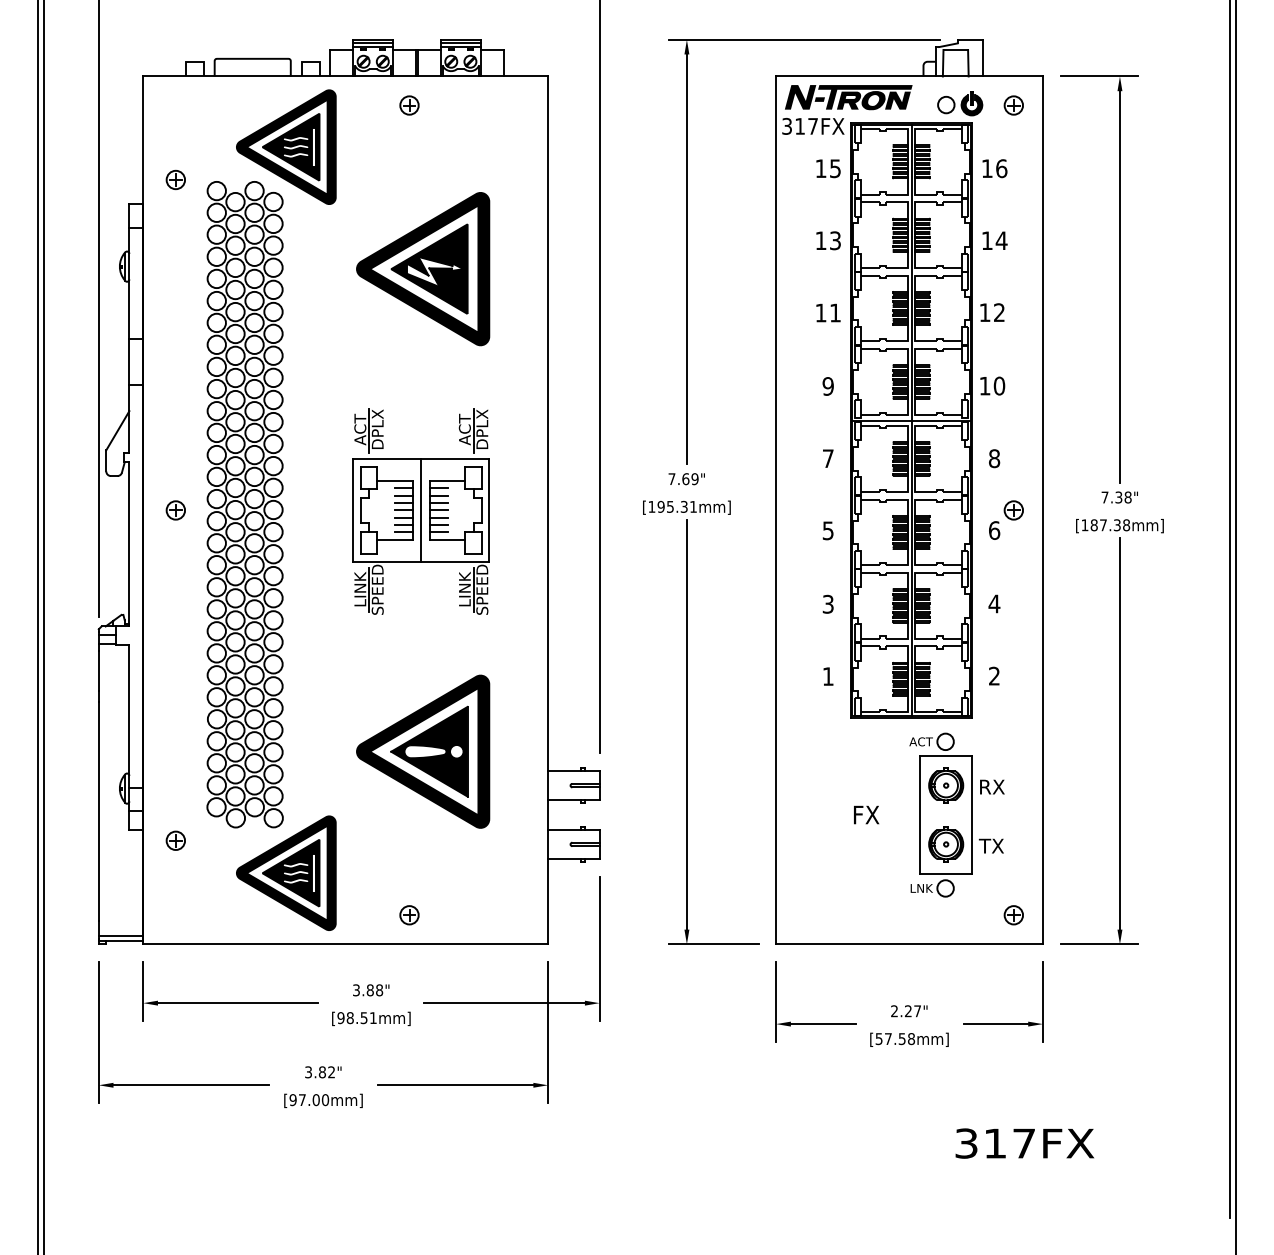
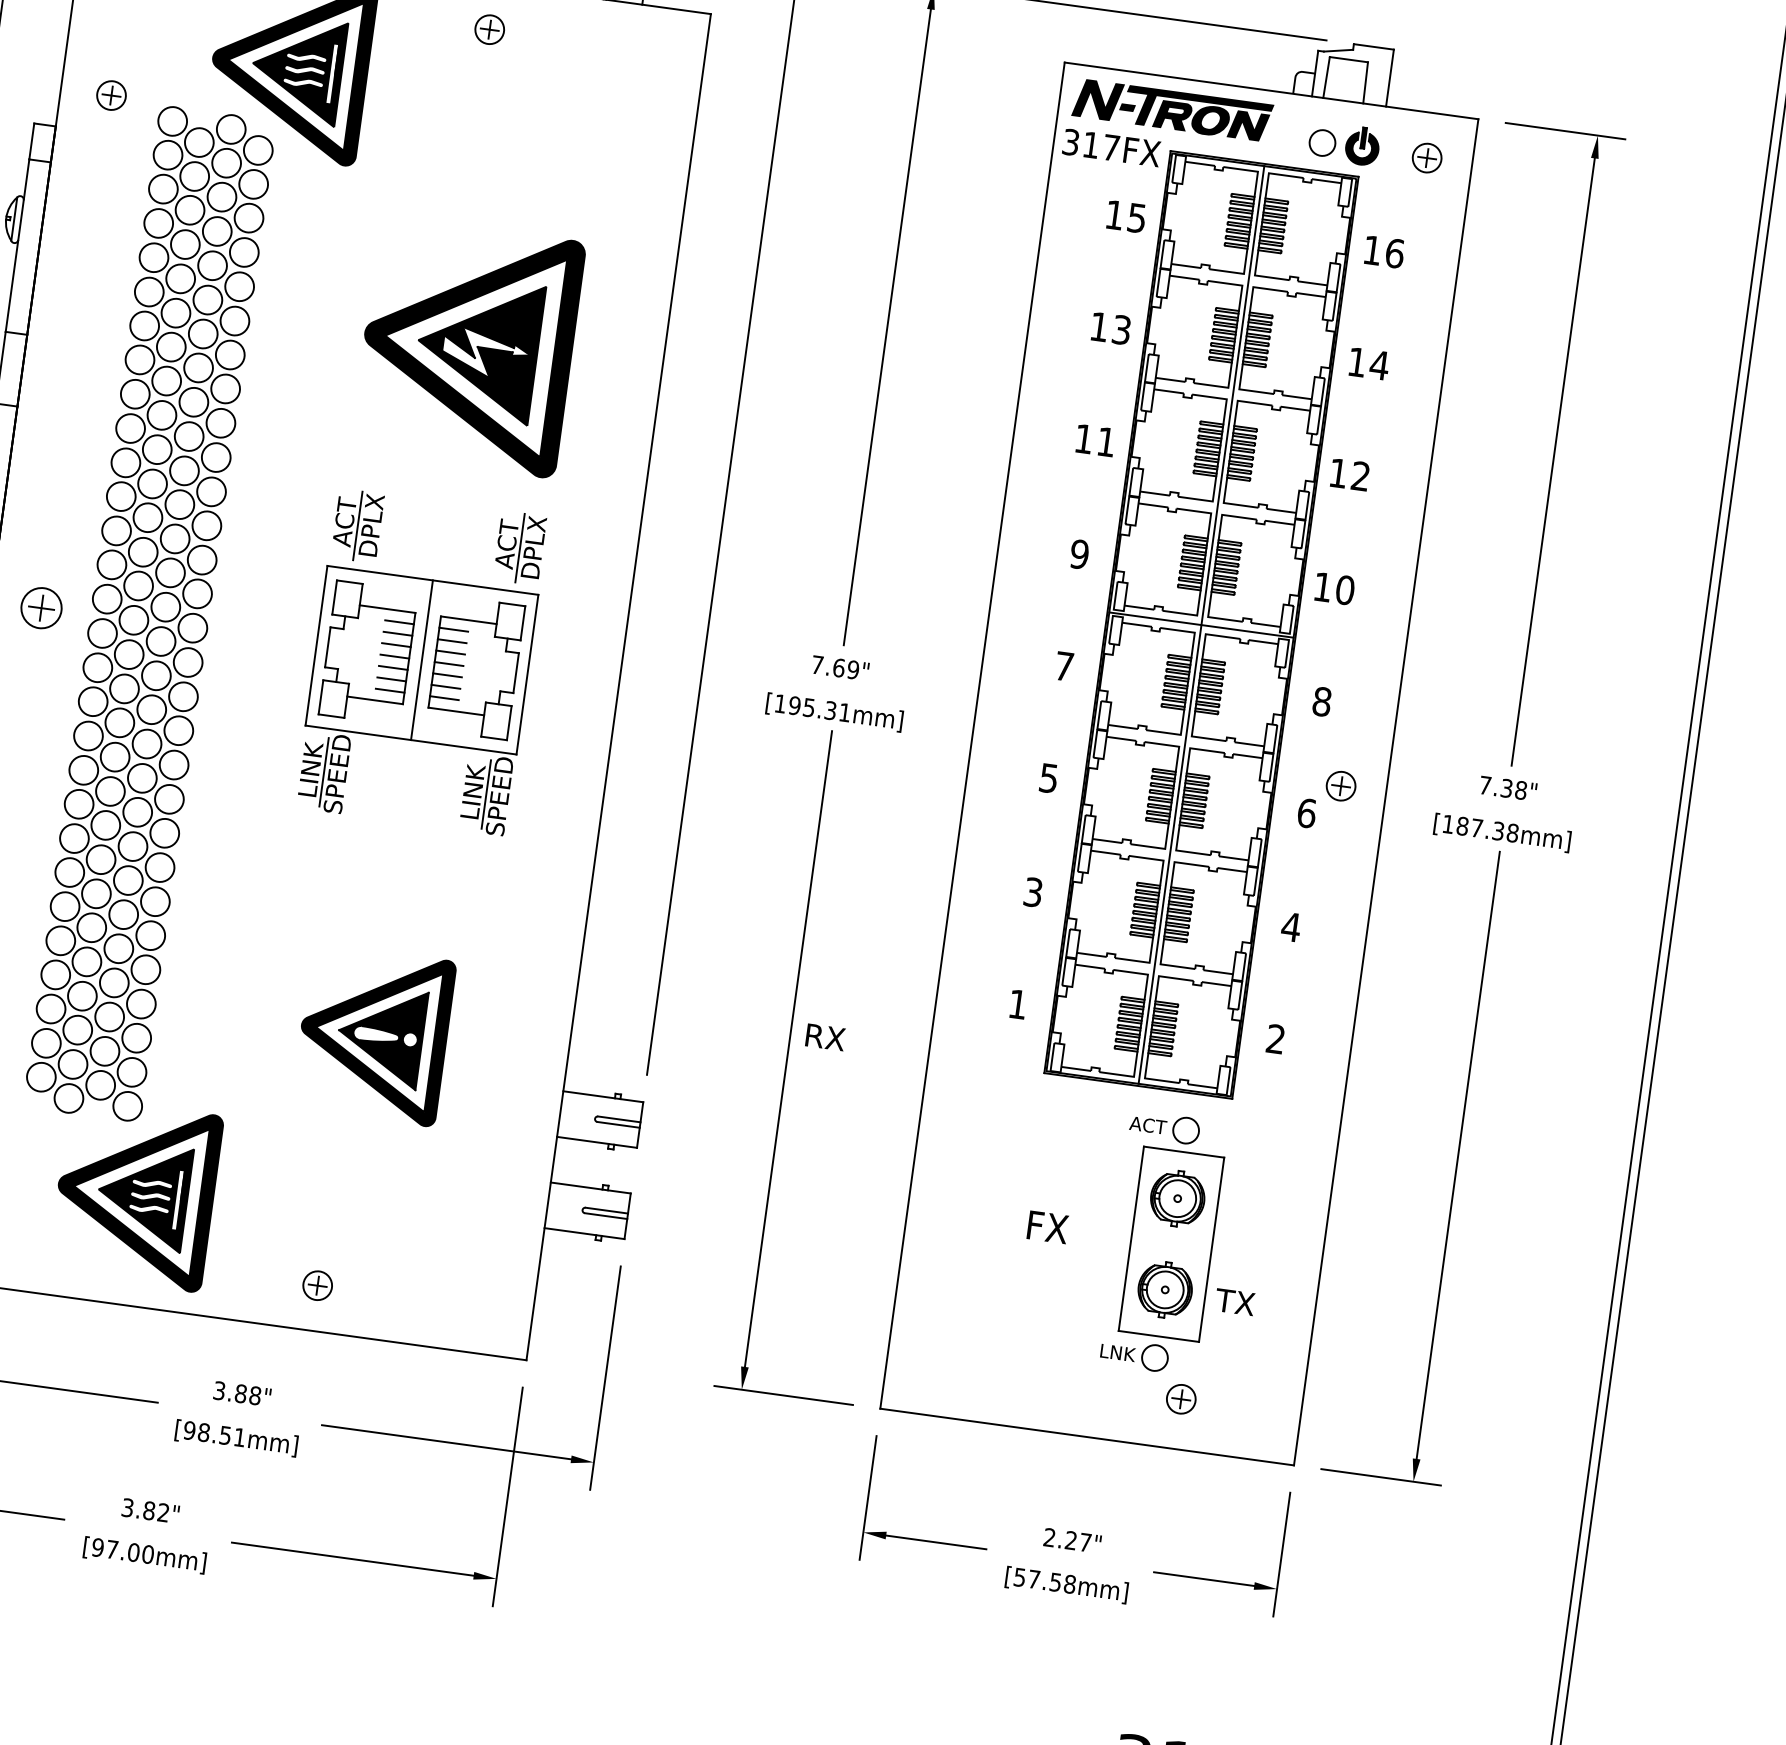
part: (423, 269) -> (468, 347), moved
part: (175, 510) -> (40, 608), size x1.4
part: (423, 751) -> (374, 1034), size x0.7
text: (992, 786) -> (825, 1036), moved
part: (1013, 915) -> (1180, 1399), moved

